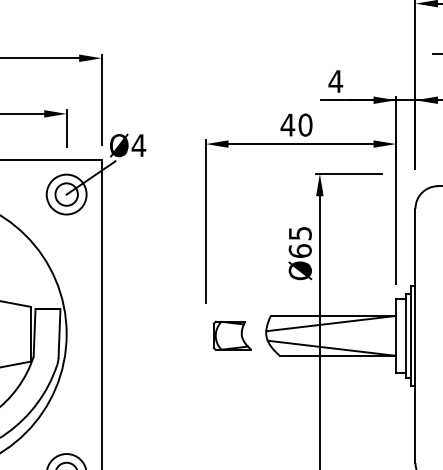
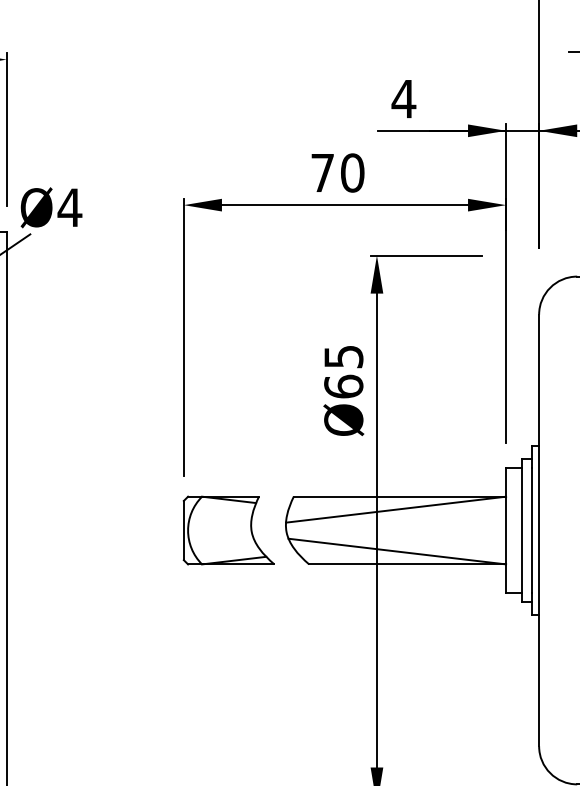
text: (287, 125) -> (322, 173), 40 -> 70
part: (232, 335) -> (228, 529), size x1.43

